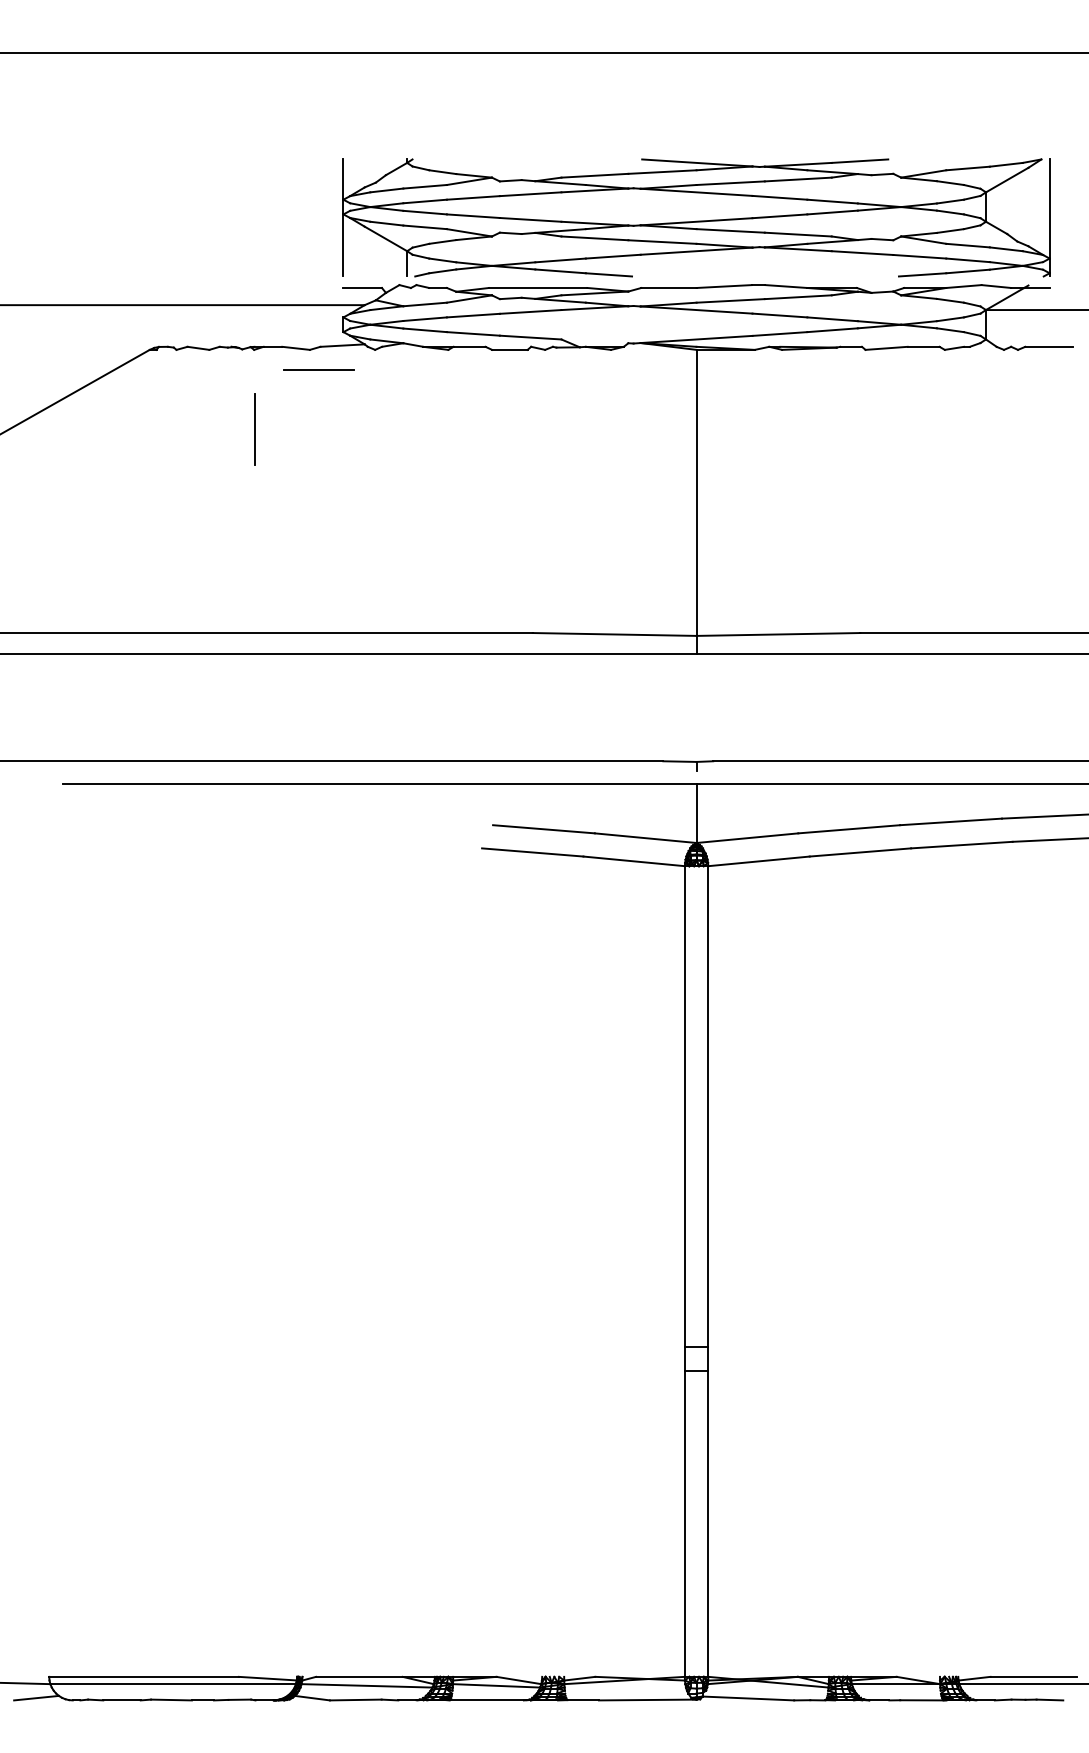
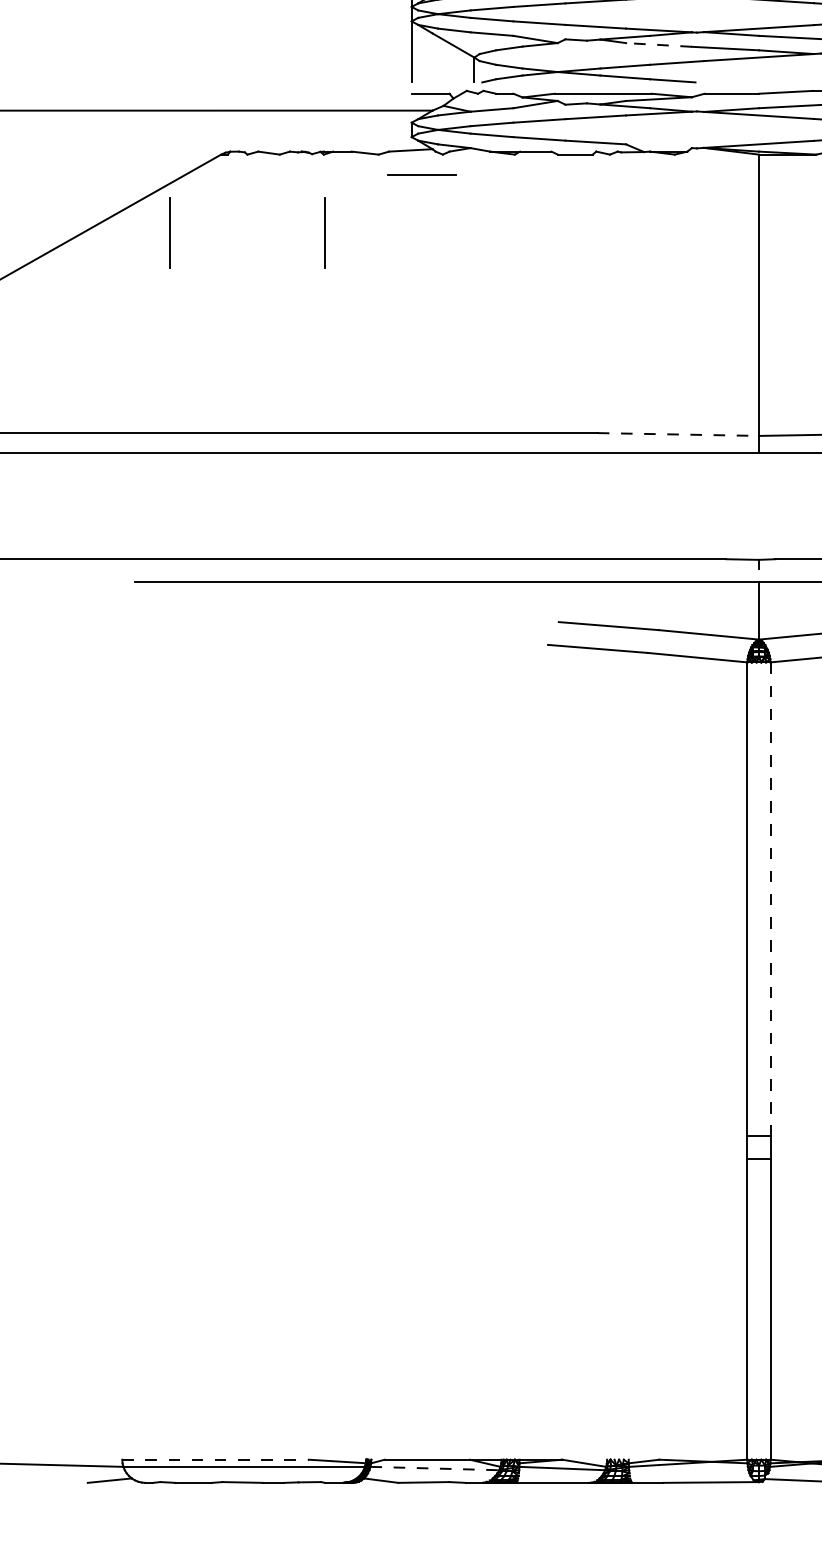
line: (594, 238) -> (658, 45), solid -> dashed
line: (318, 369) -> (421, 173), moved
line: (97, 429) -> (169, 232), added
line: (614, 634) -> (678, 434), solid -> dashed
line: (708, 1106) -> (770, 898), solid -> dashed
line: (144, 1676) -> (215, 1459), solid -> dashed
line: (367, 1685) -> (435, 1468), solid -> dashed

